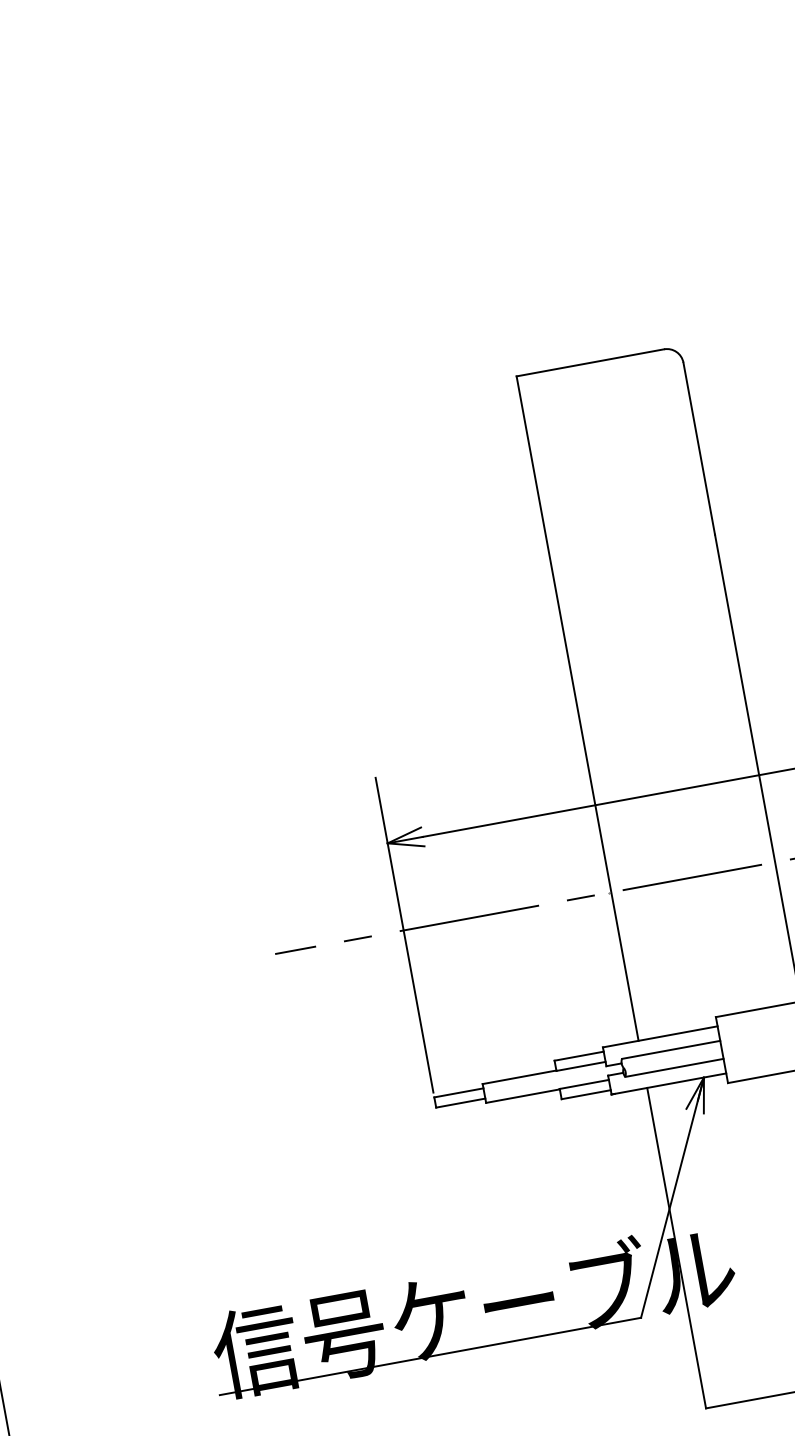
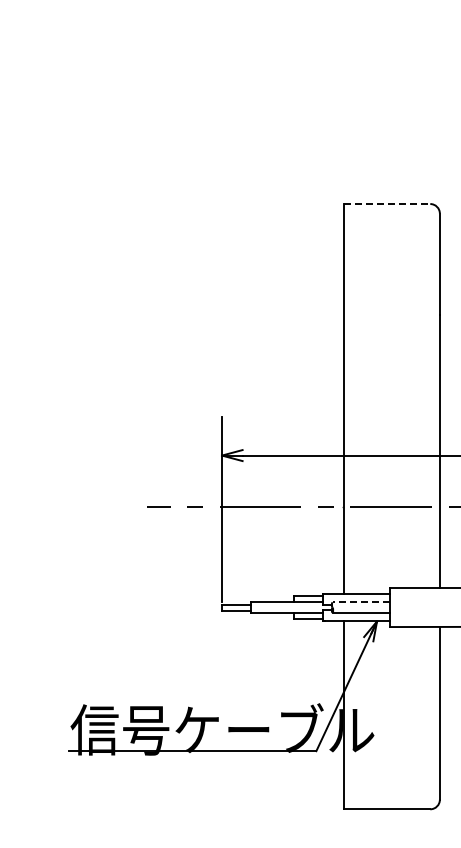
line: (591, 363) -> (387, 204), solid -> dashed
line: (671, 1050) -> (361, 602), solid -> dashed

